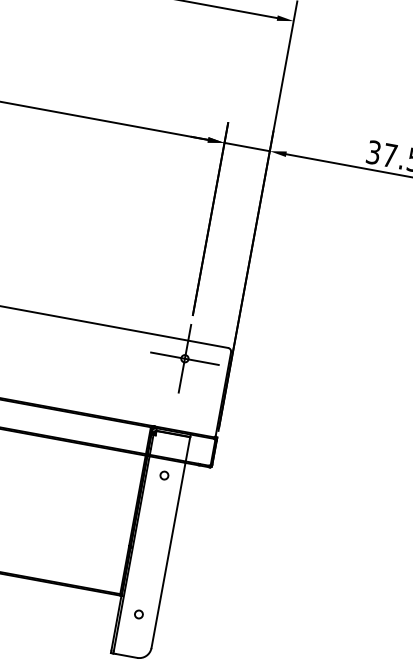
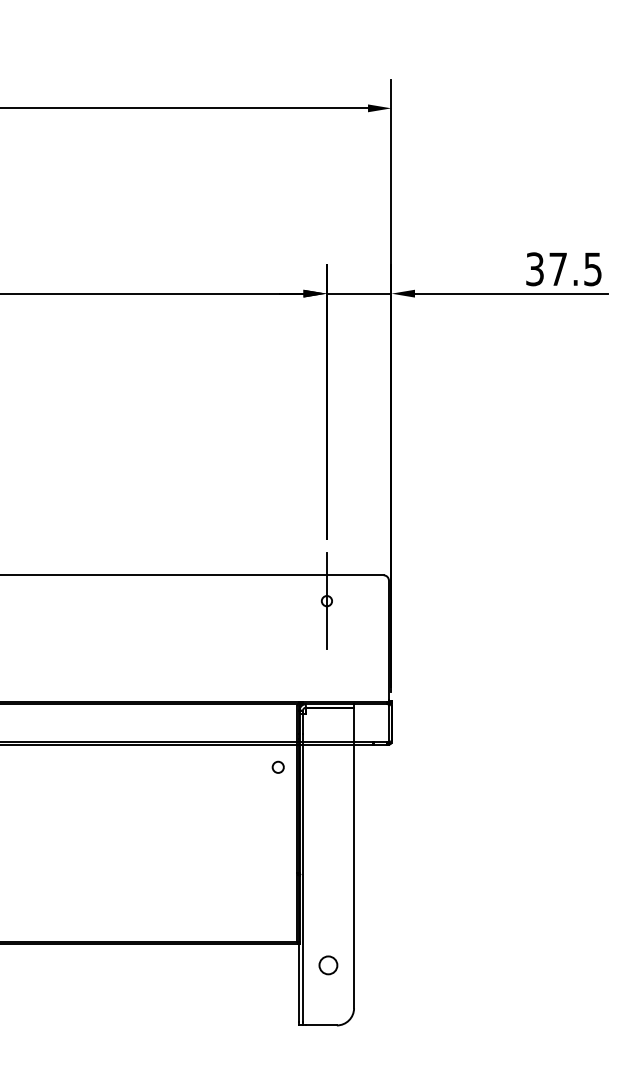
line: (184, 358) -> (326, 601), removed
circle: (164, 474) -> (277, 766), moved
circle: (138, 613) -> (327, 964), size x1.6

